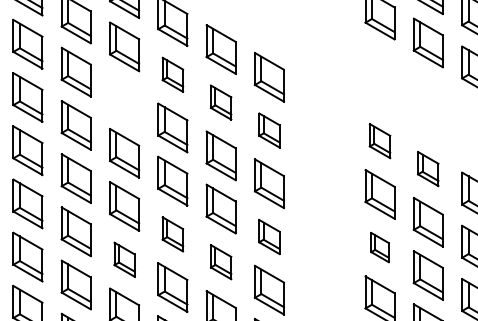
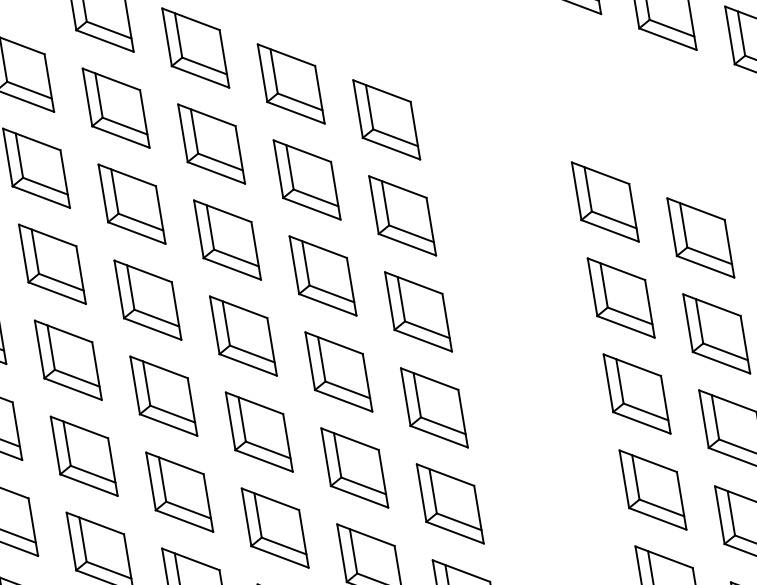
part: (172, 74) -> (210, 143), size x1.43
part: (124, 99) -> (131, 203), added
part: (220, 102) -> (305, 179), size x1.43
part: (269, 130) -> (402, 215), size x1.43
part: (379, 140) -> (604, 200), size x1.43
part: (427, 168) -> (699, 237), size x1.43
part: (172, 234) -> (258, 432), size x1.43
part: (268, 236) -> (432, 407), size x1.43
part: (379, 247) -> (636, 394), size x1.67
part: (124, 259) -> (179, 491), size x1.43
part: (220, 261) -> (353, 466), size x1.43

